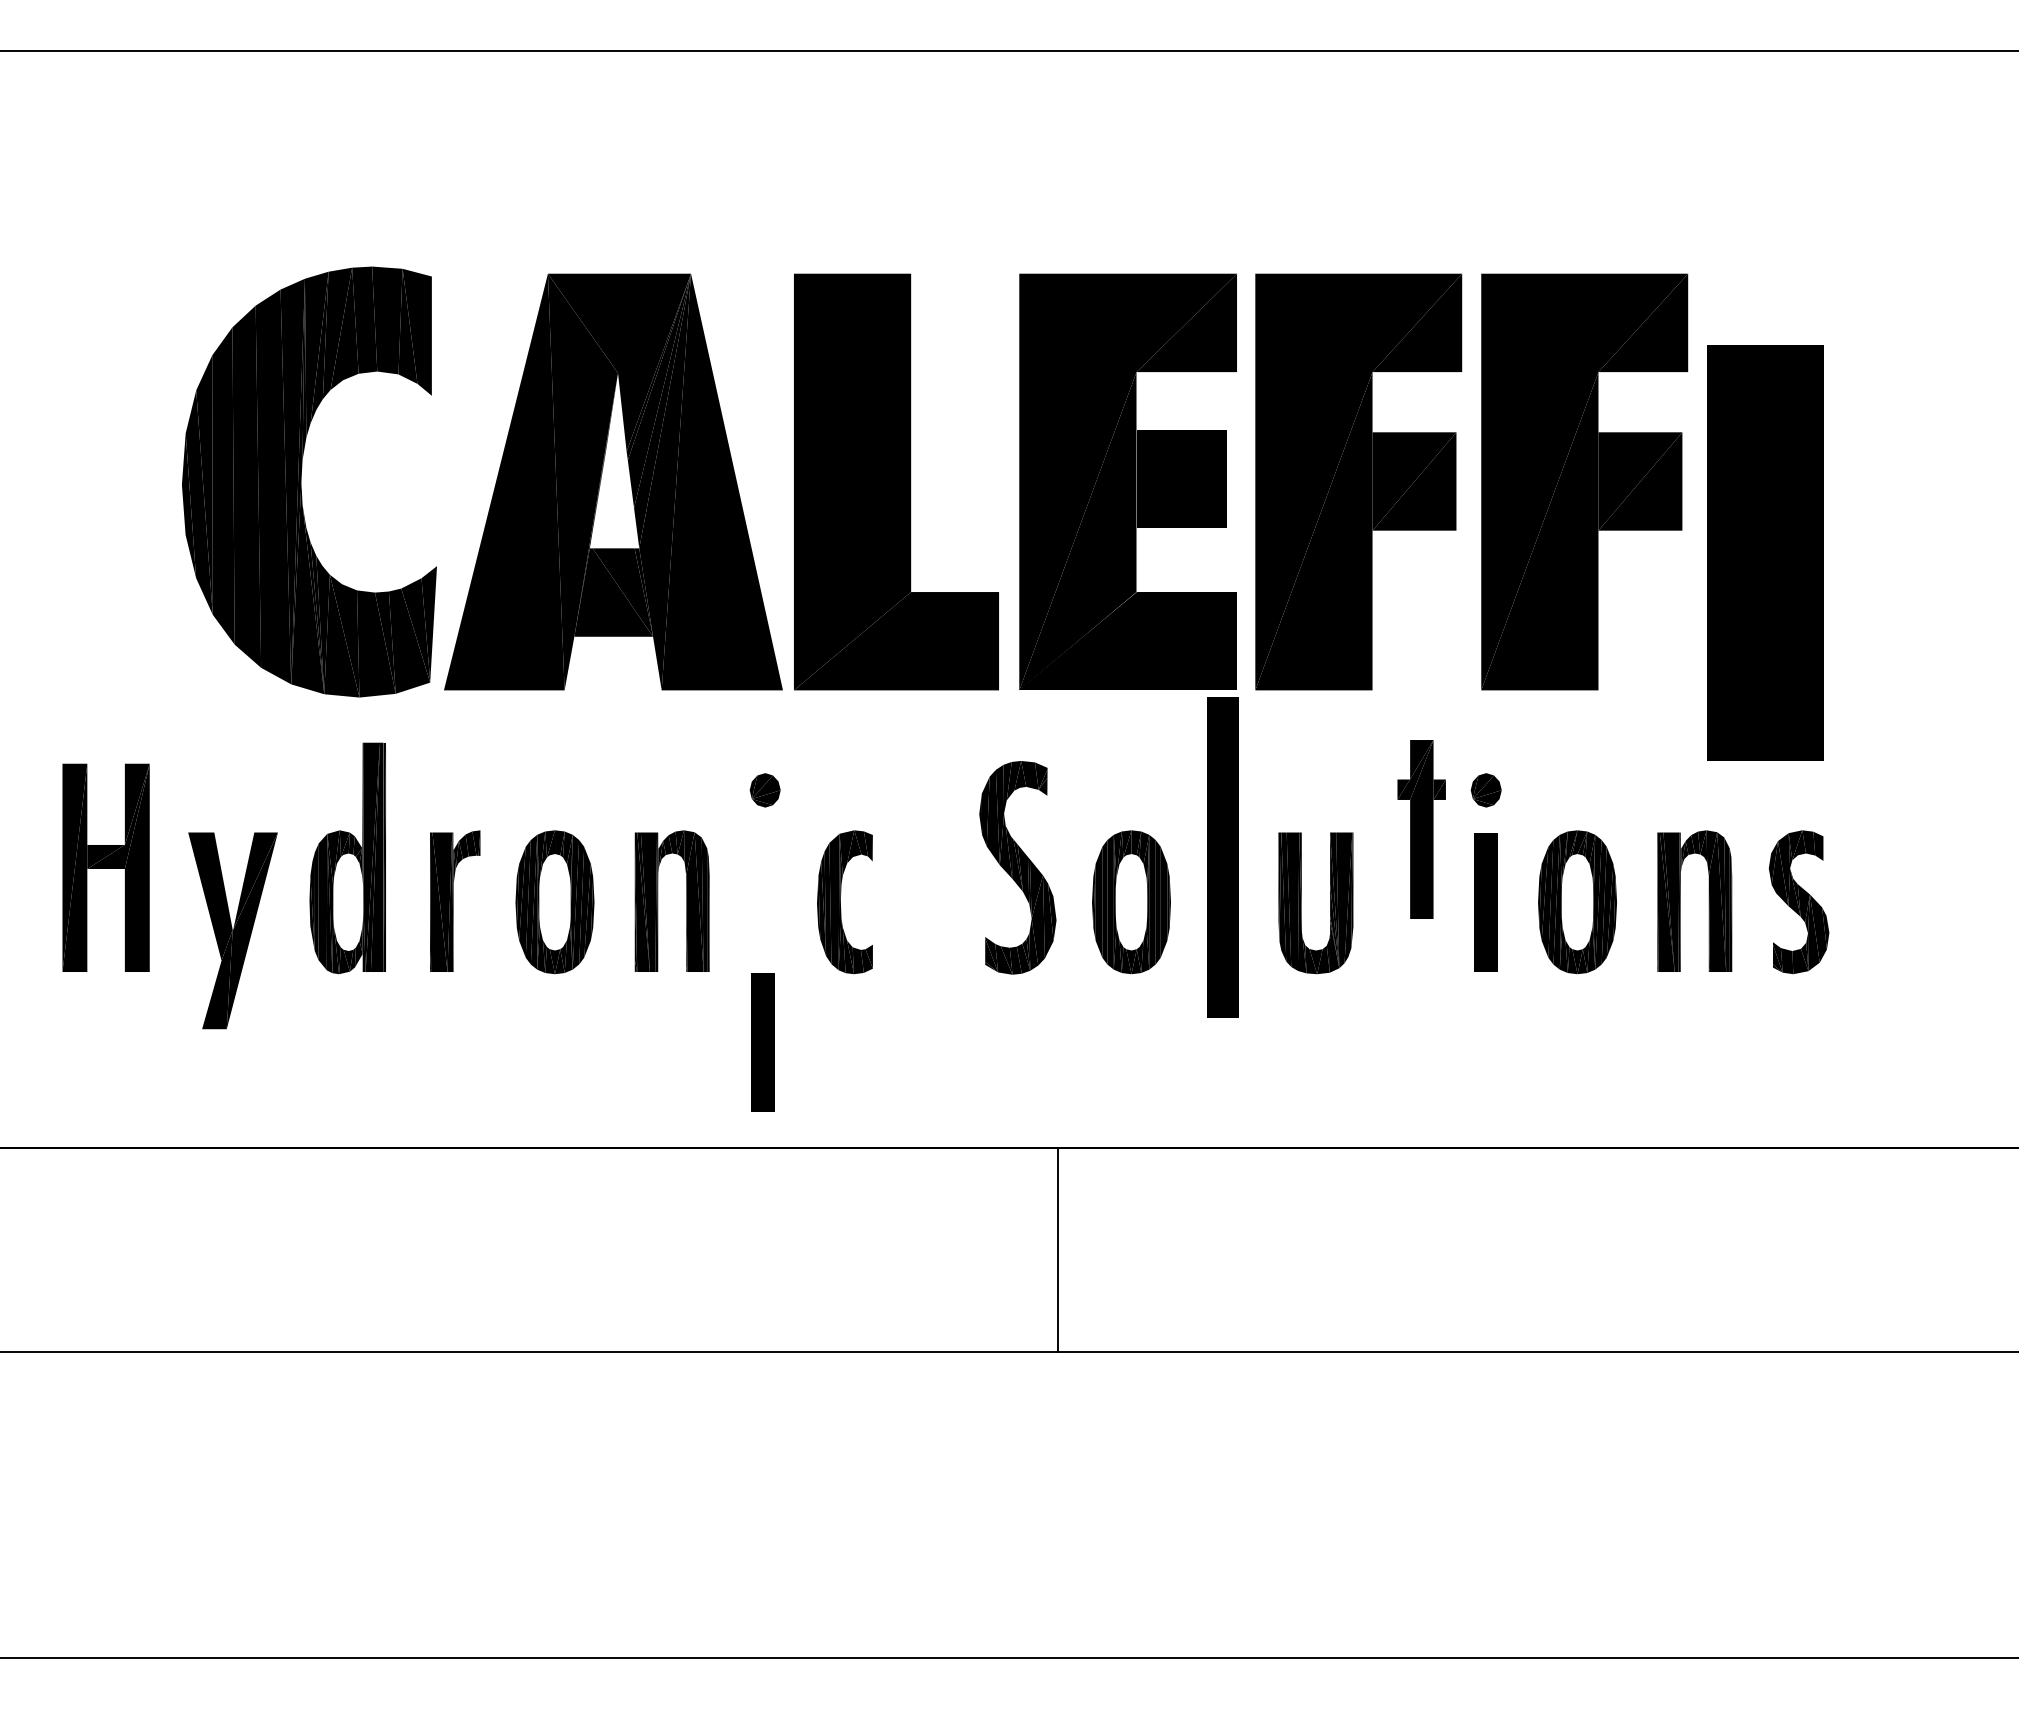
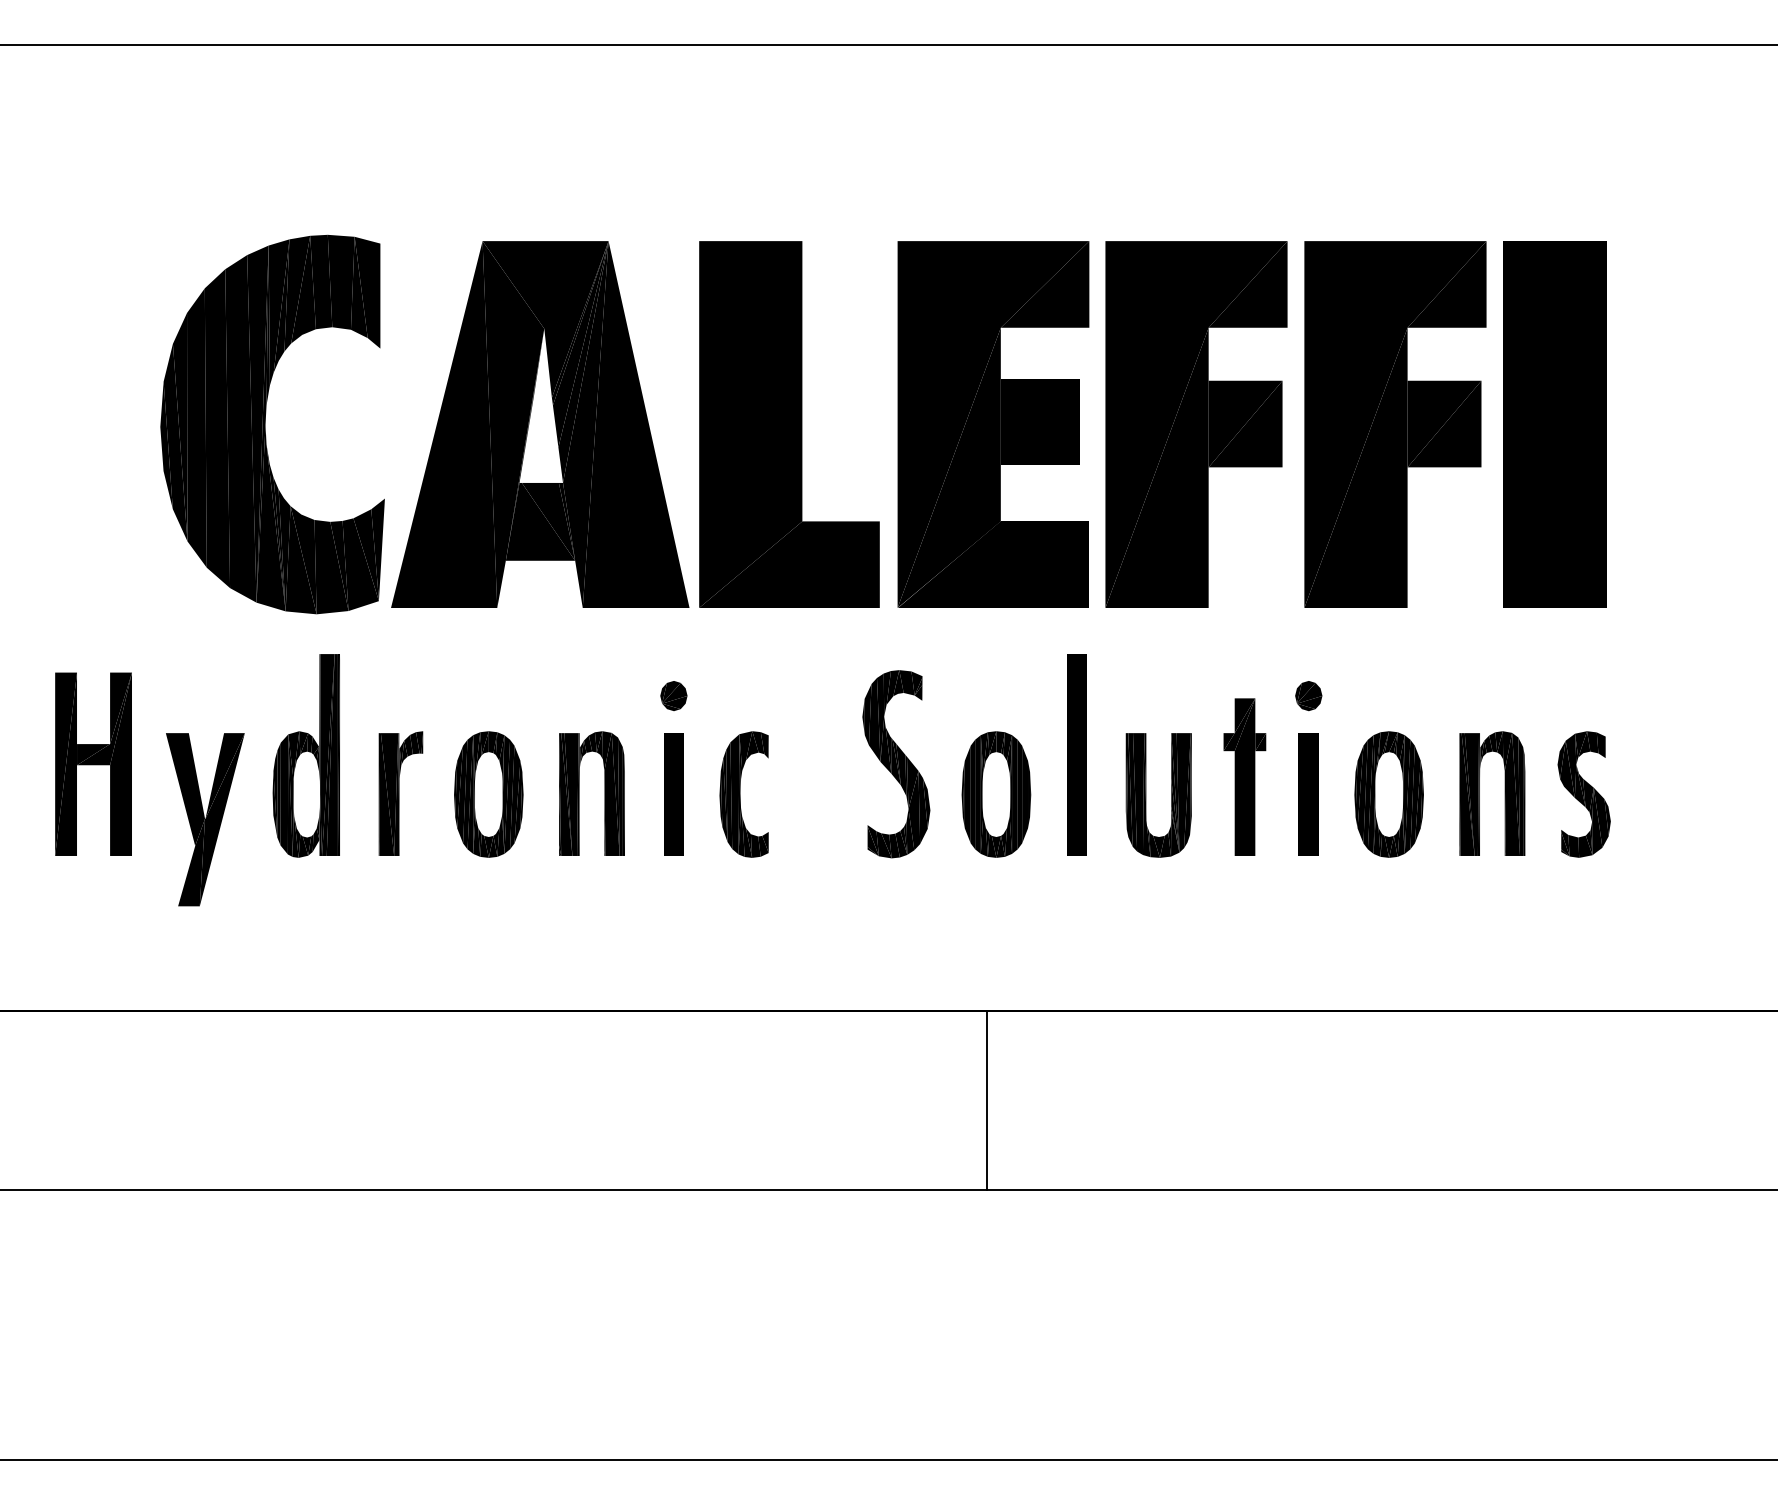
part: (1765, 552) -> (1554, 424), moved
part: (1421, 829) -> (1244, 777), moved
part: (1222, 857) -> (1076, 755), size x0.71
part: (762, 1042) -> (673, 794), moved
line: (1057, 1249) -> (986, 1100), moved

